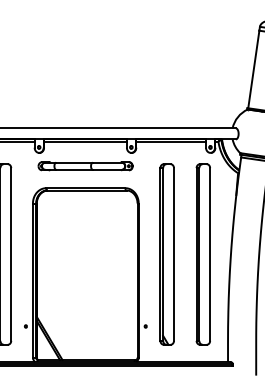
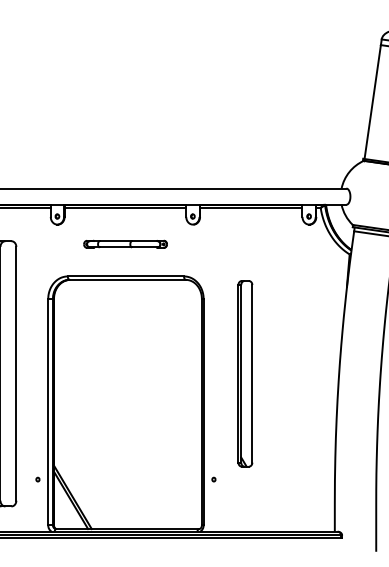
part: (85, 166) -> (125, 244), size x0.6
part: (166, 254) -> (244, 373), size x0.7
part: (202, 254) -> (297, 373), removed

